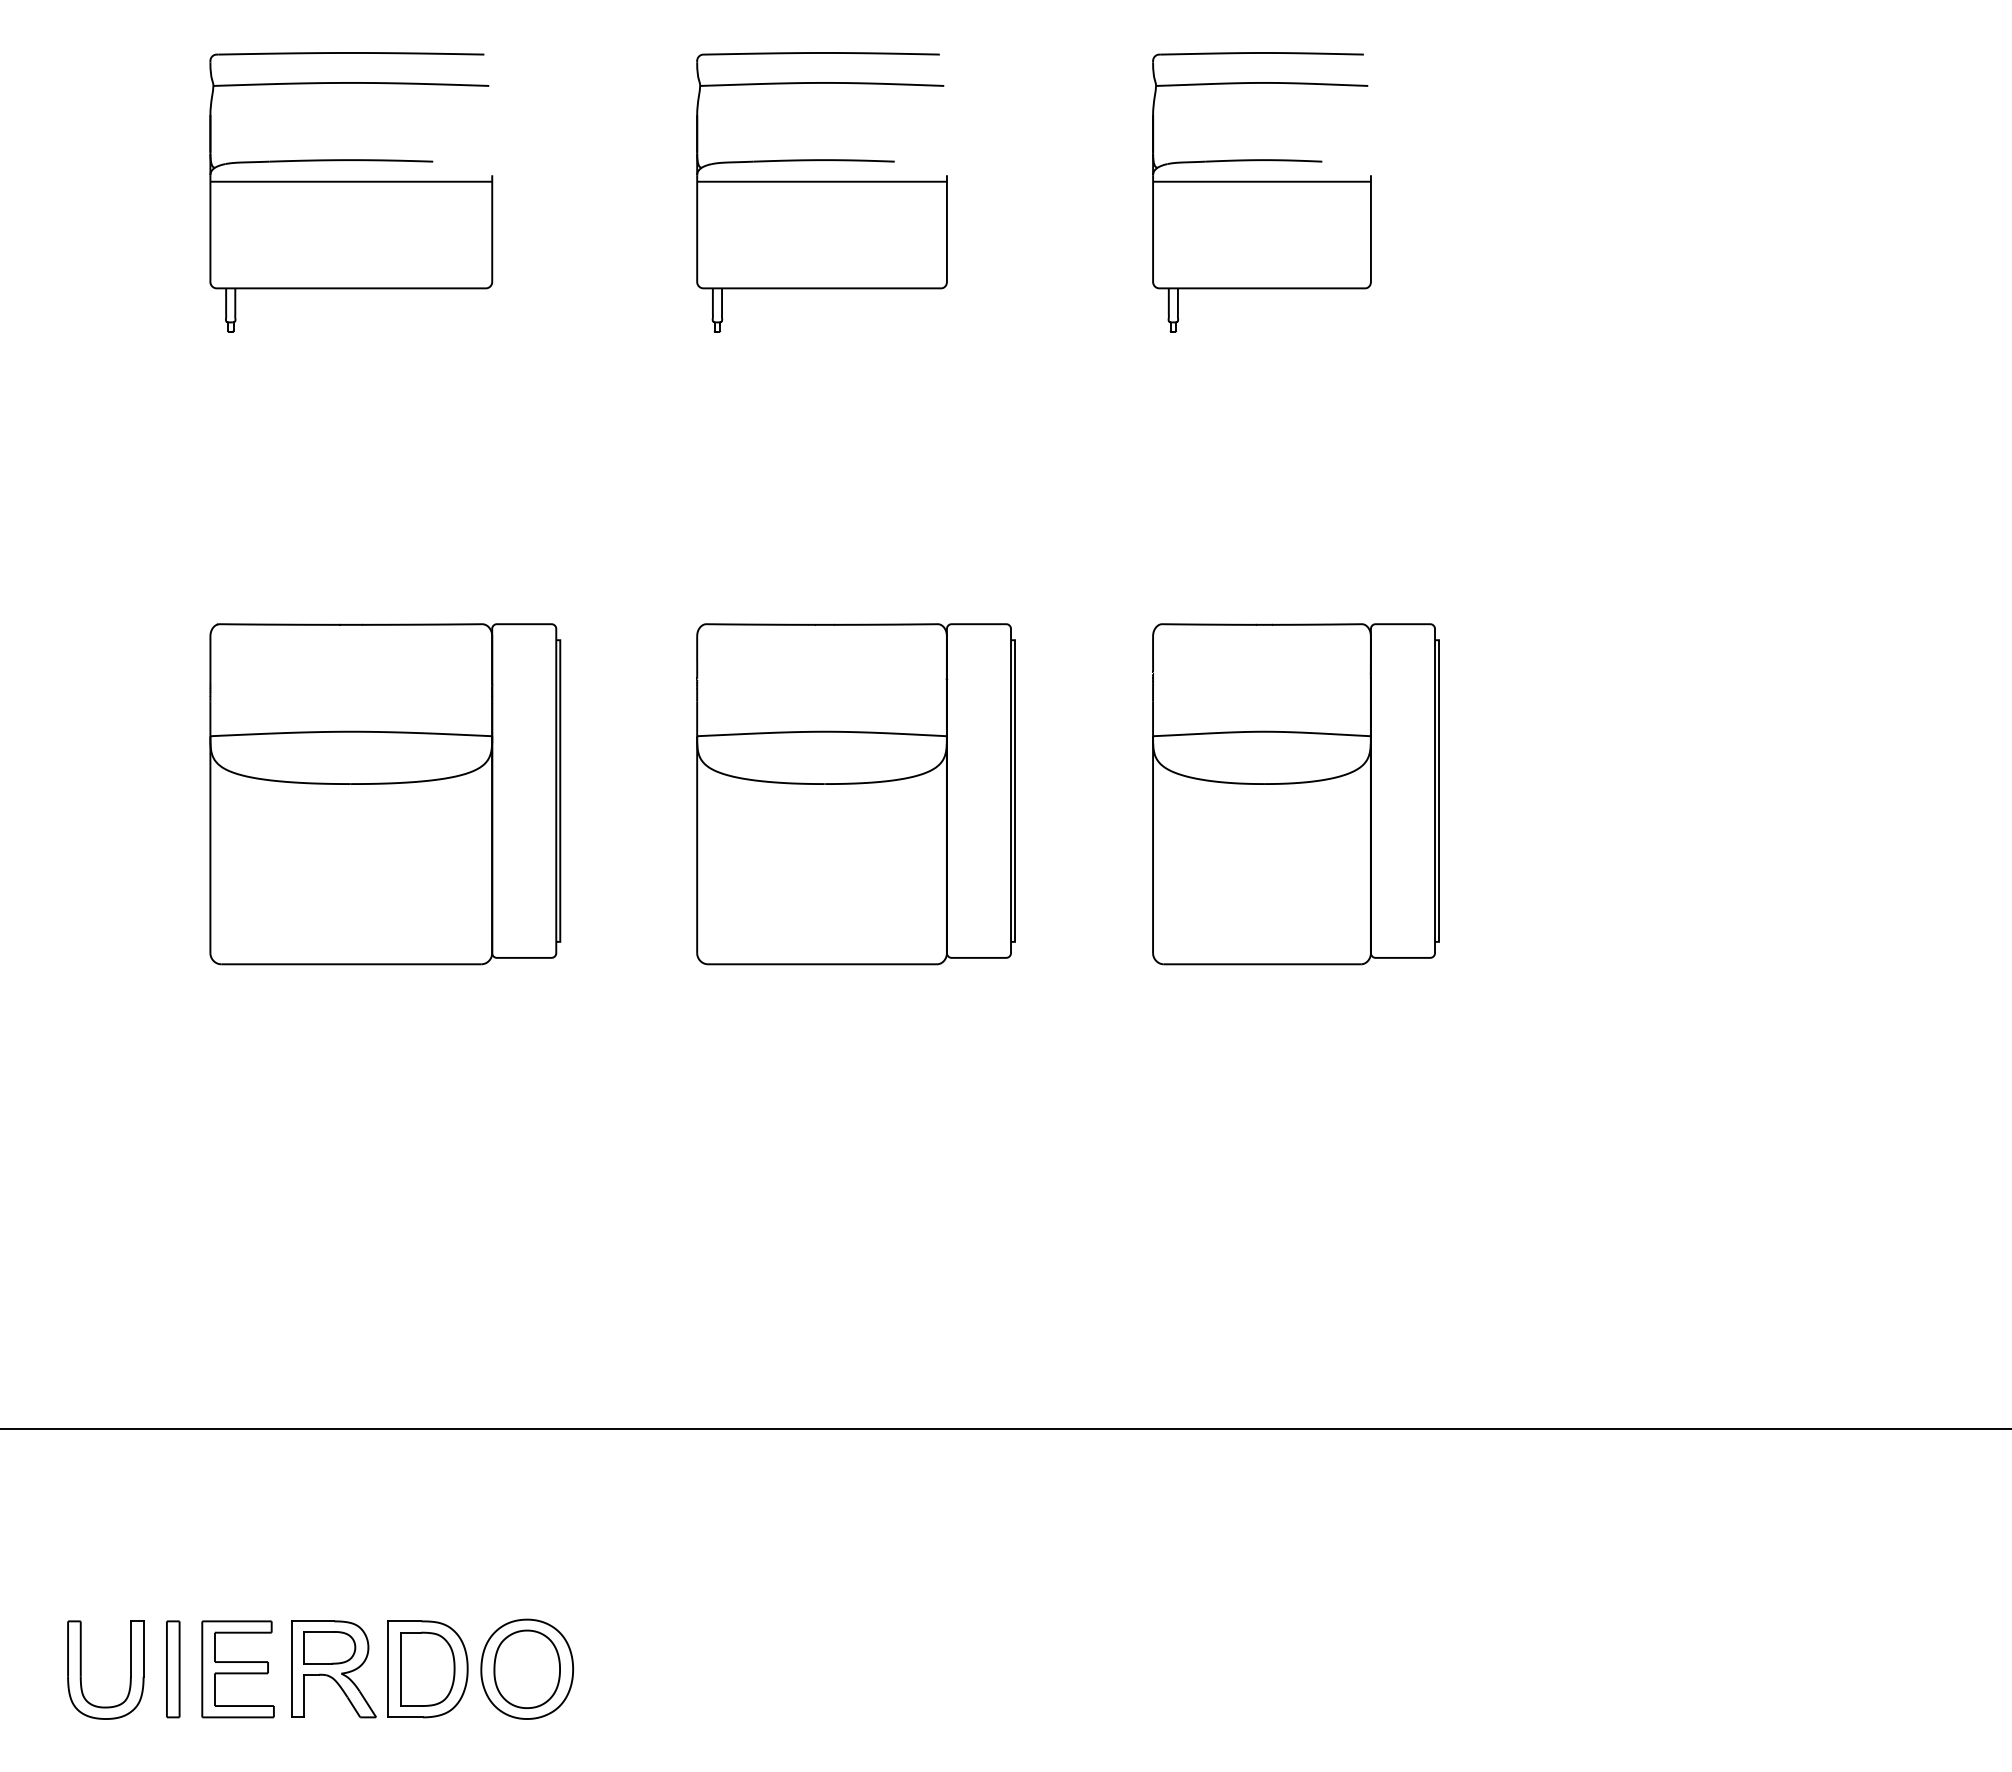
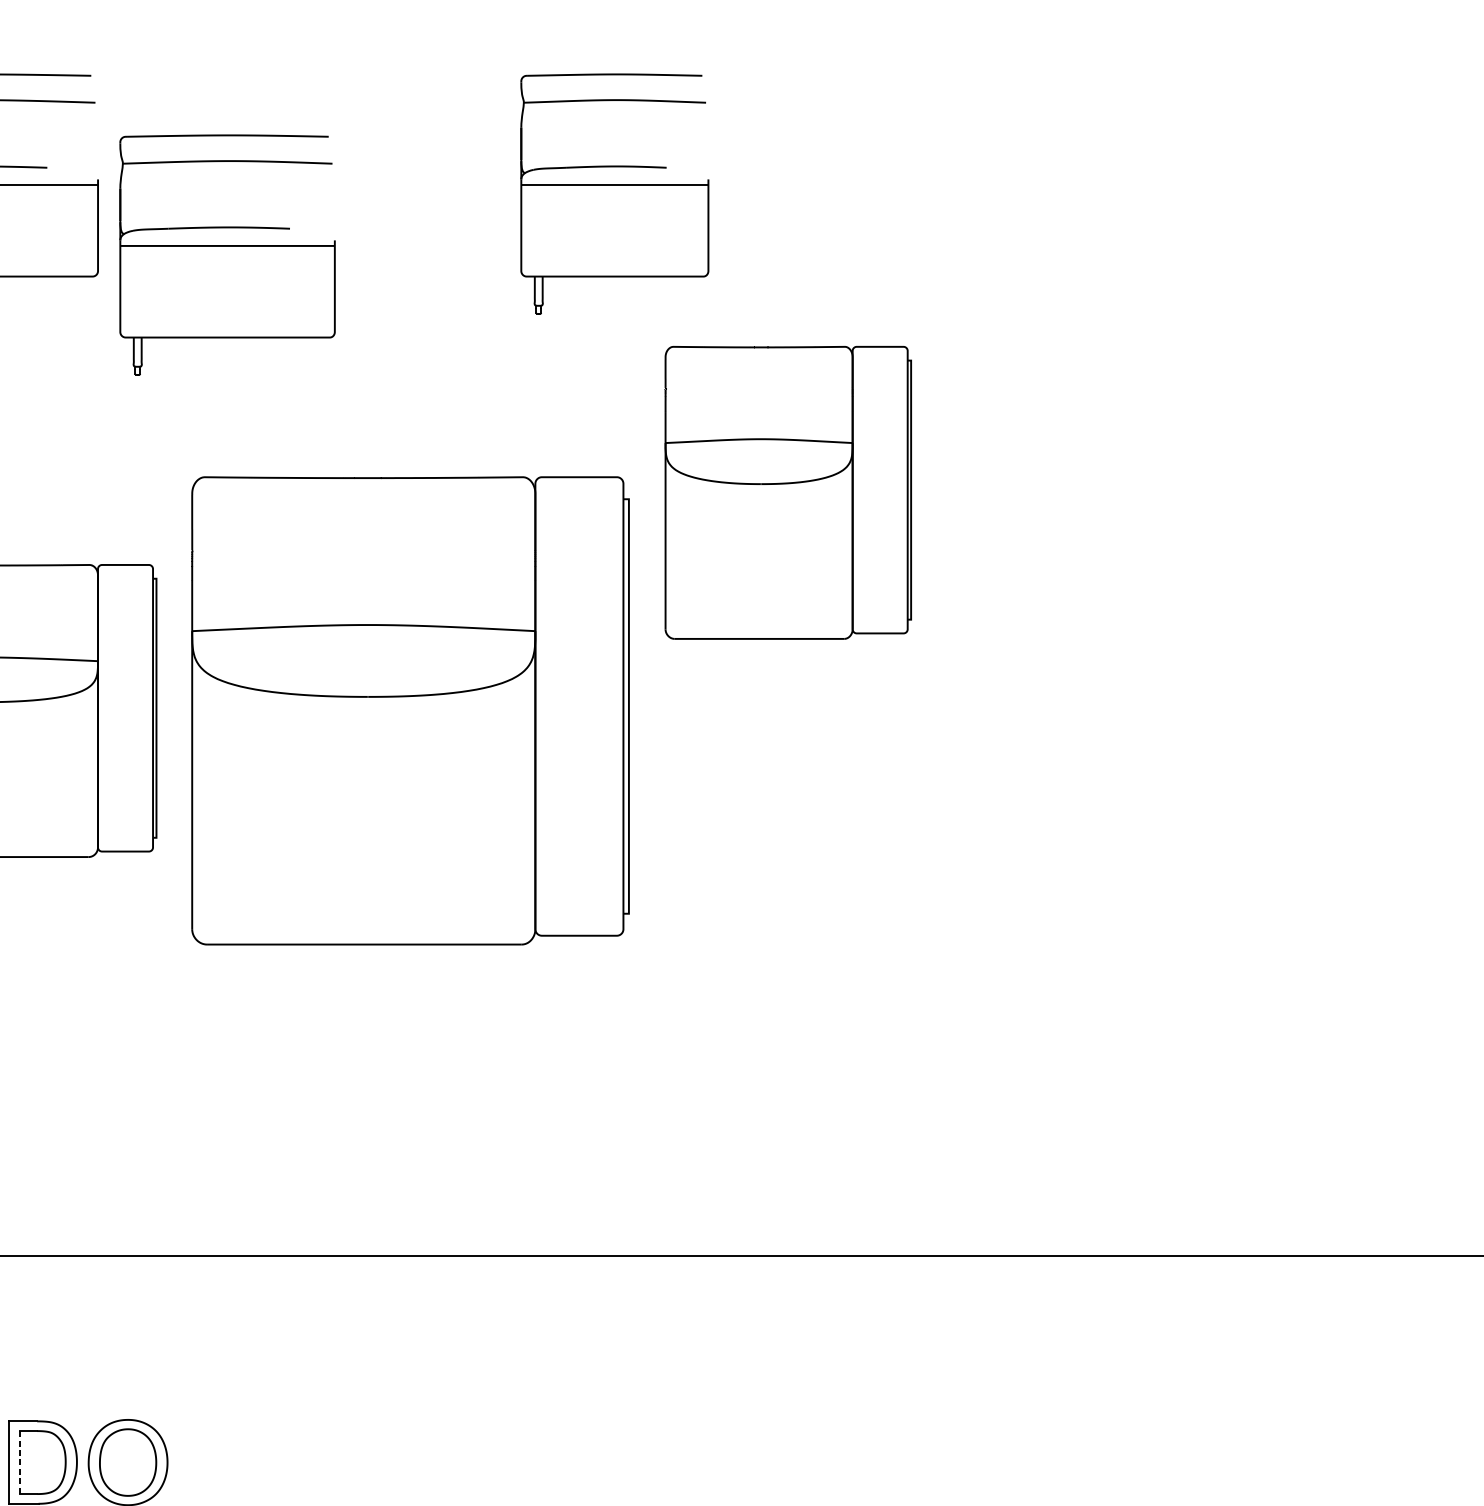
part: (821, 192) -> (227, 255), moved
part: (1261, 192) -> (614, 194), moved
part: (855, 794) -> (410, 711), size x1.6
part: (1295, 794) -> (787, 493), moved
line: (401, 1669) -> (20, 1462), solid -> dashed

